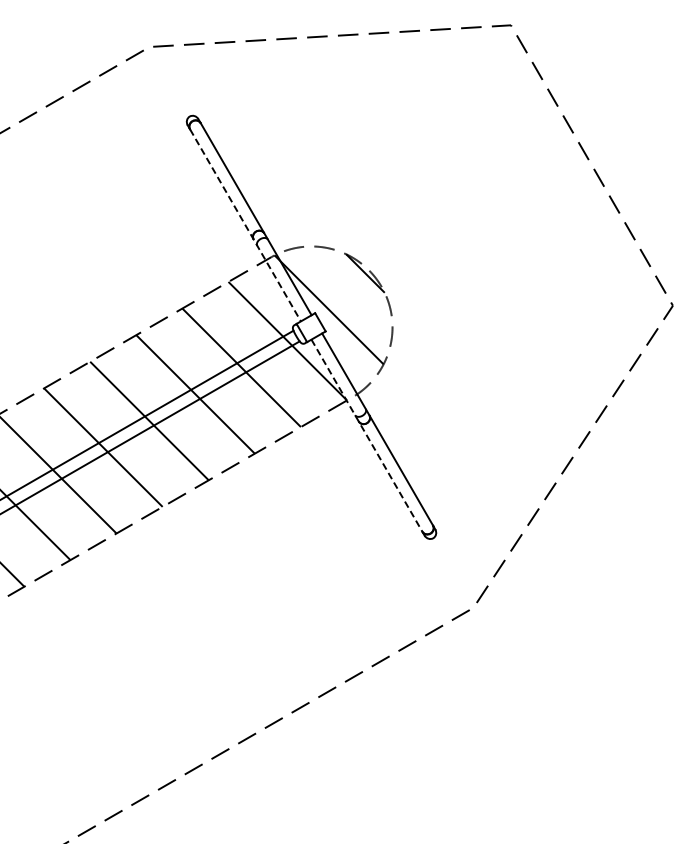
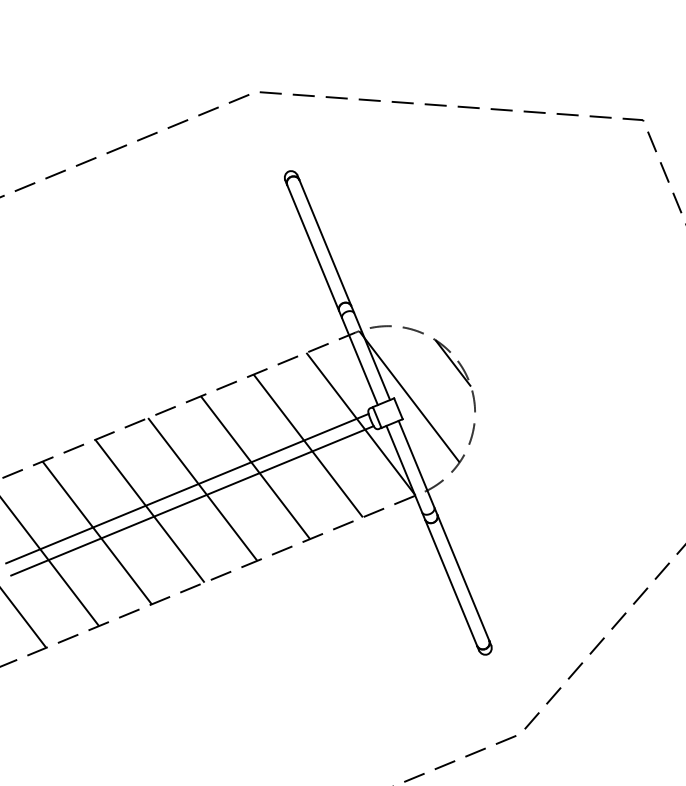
line: (245, 225) -> (332, 295), dashed -> solid
line: (366, 435) -> (431, 535), dashed -> solid

